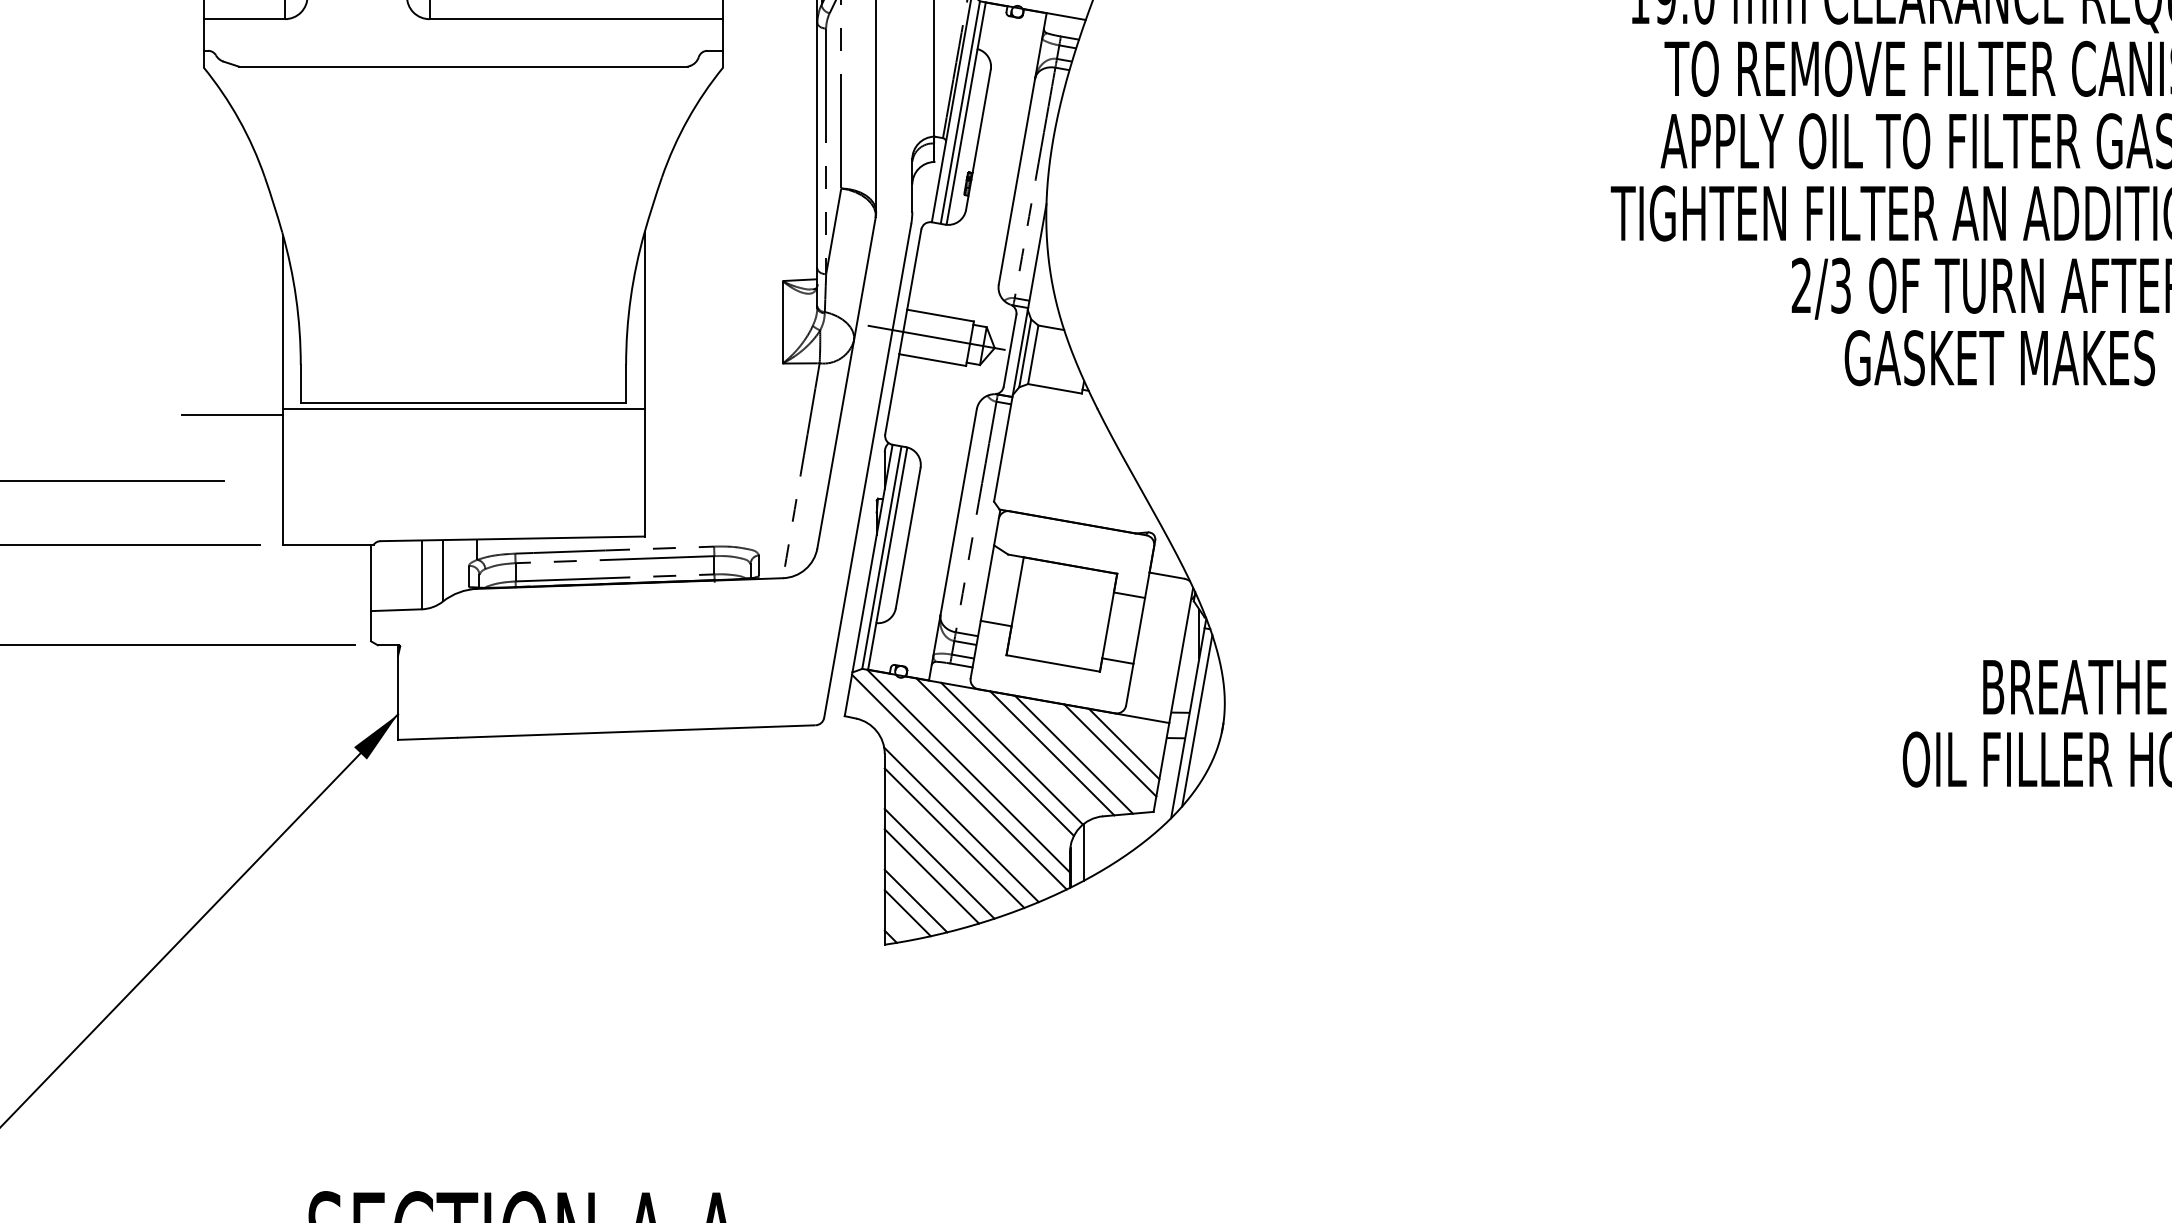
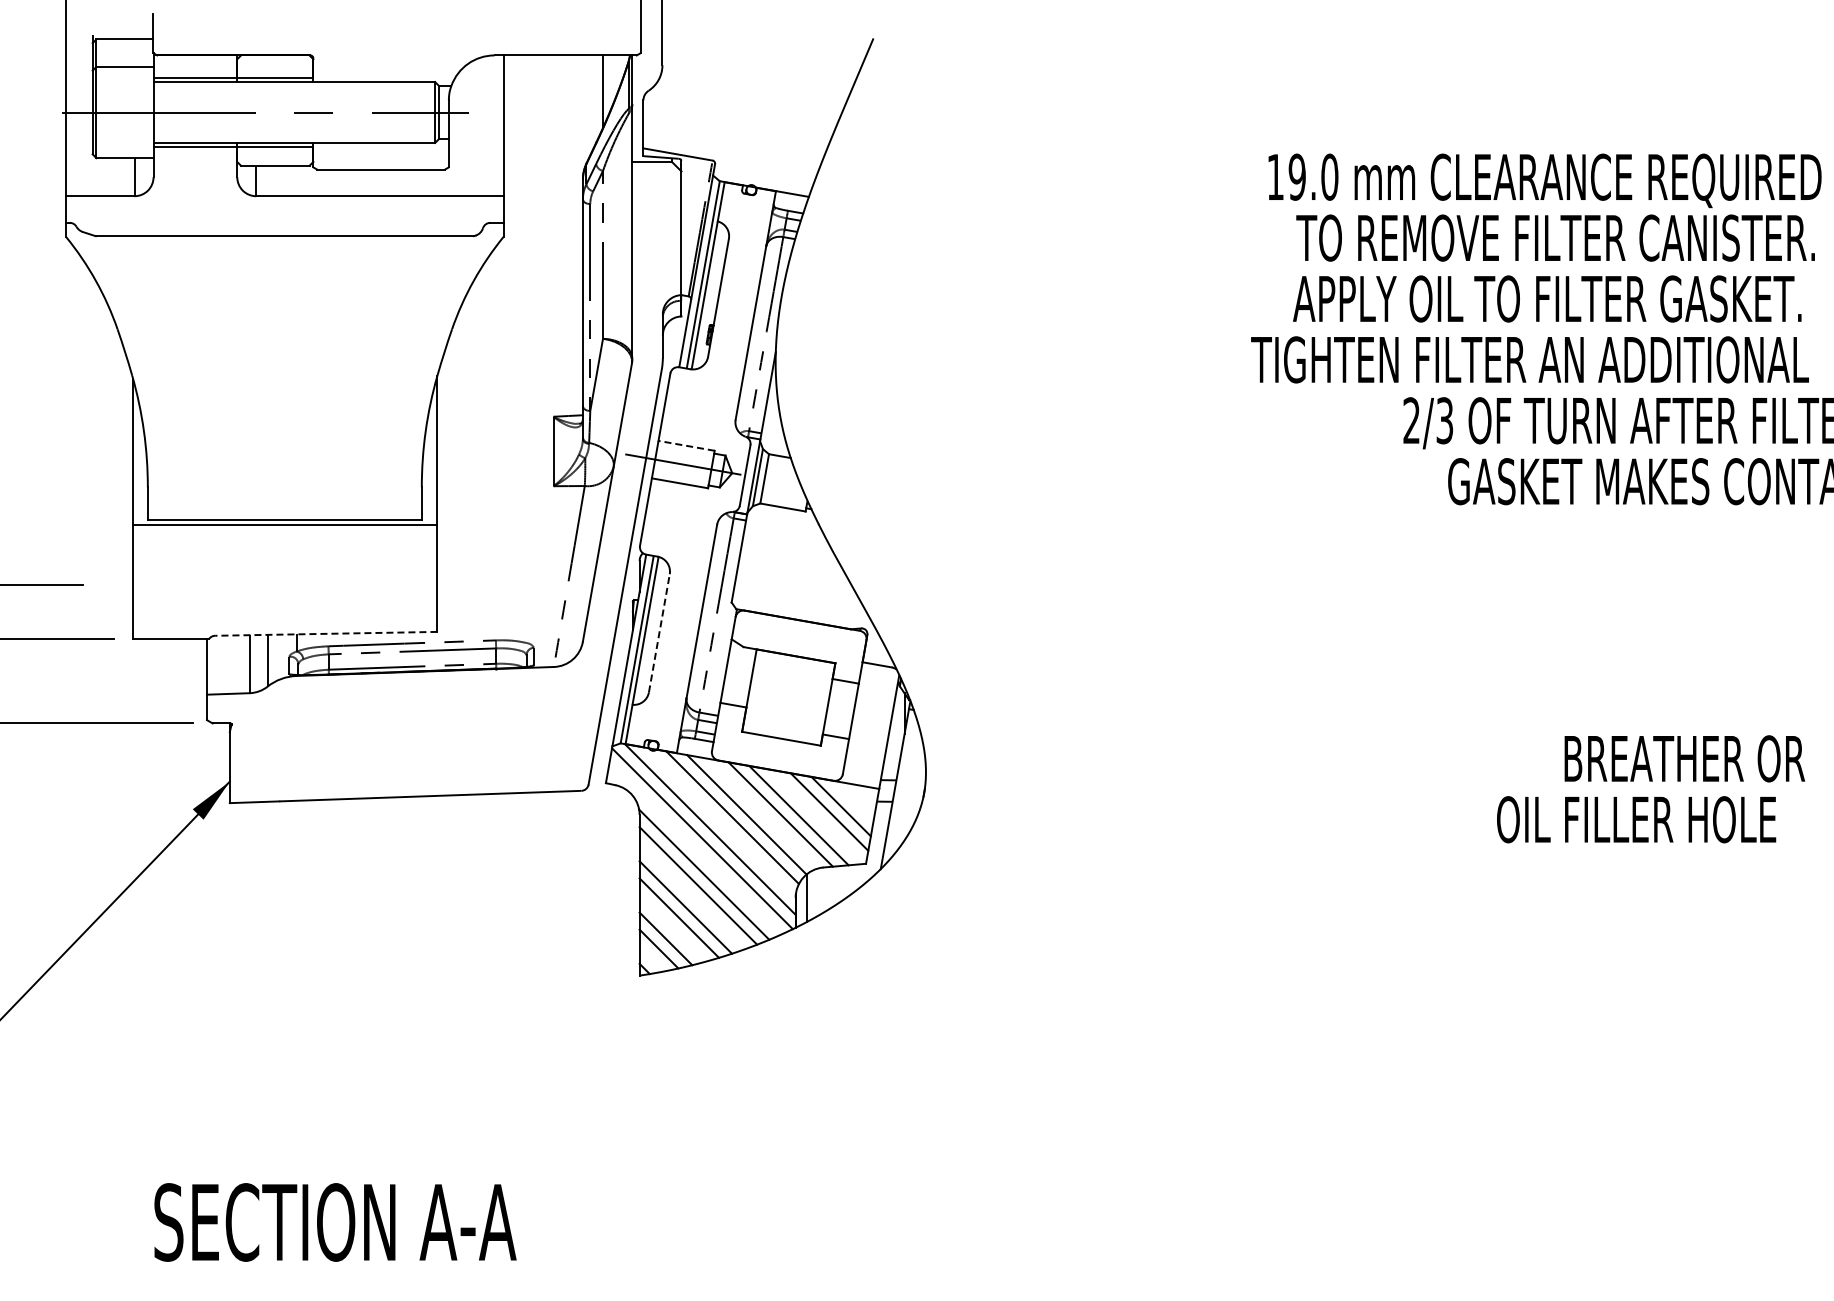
line: (940, 315) -> (686, 445), solid -> dashed
line: (232, 414) -> (90, 529), removed
line: (511, 538) -> (325, 633), solid -> dashed
line: (908, 538) -> (659, 633), solid -> dashed
line: (1196, 720) -> (902, 786), removed

